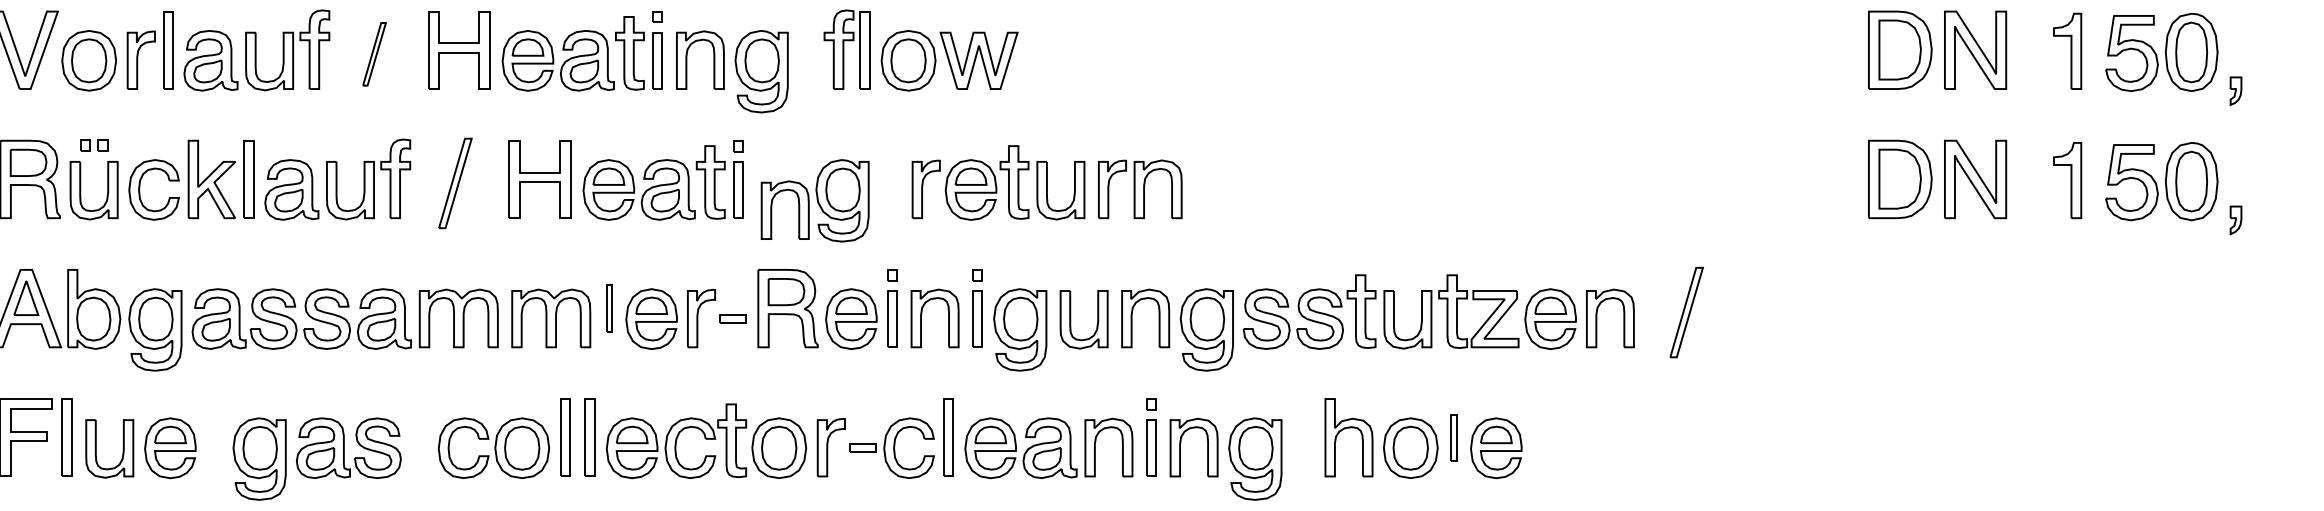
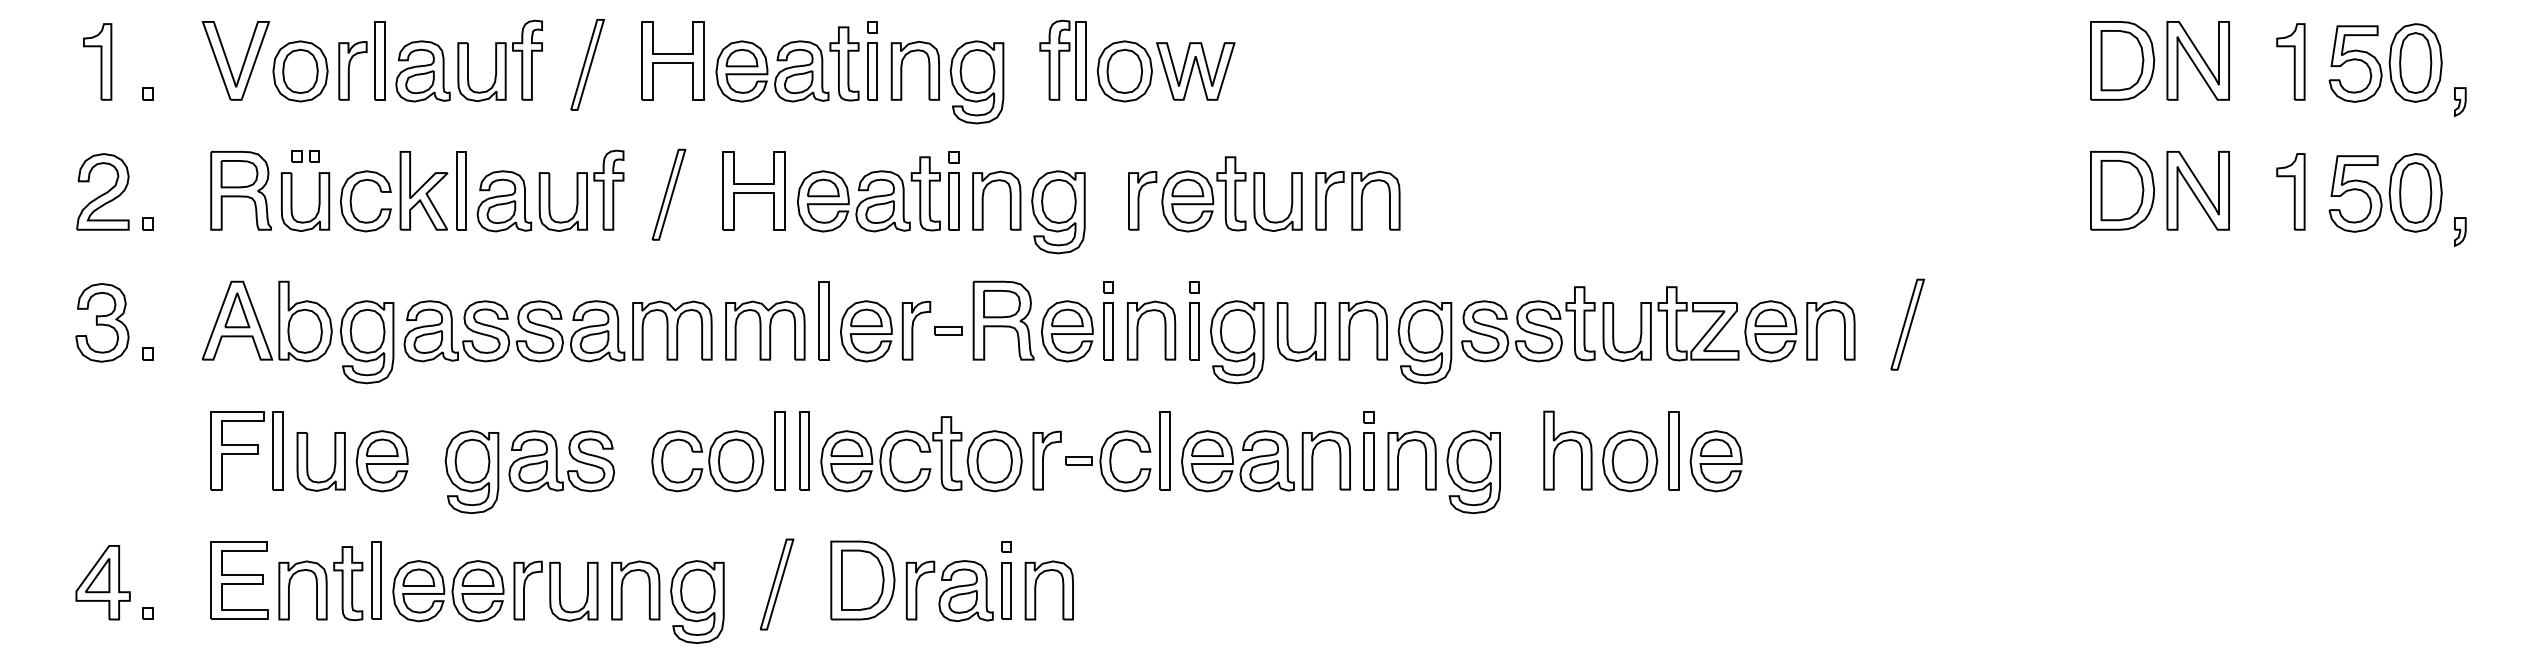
part: (374, 53) -> (587, 64), size x1.43
part: (772, 209) -> (983, 200), moved
part: (609, 308) -> (823, 320), size x1.67
part: (1453, 437) -> (1673, 450), size x1.67

